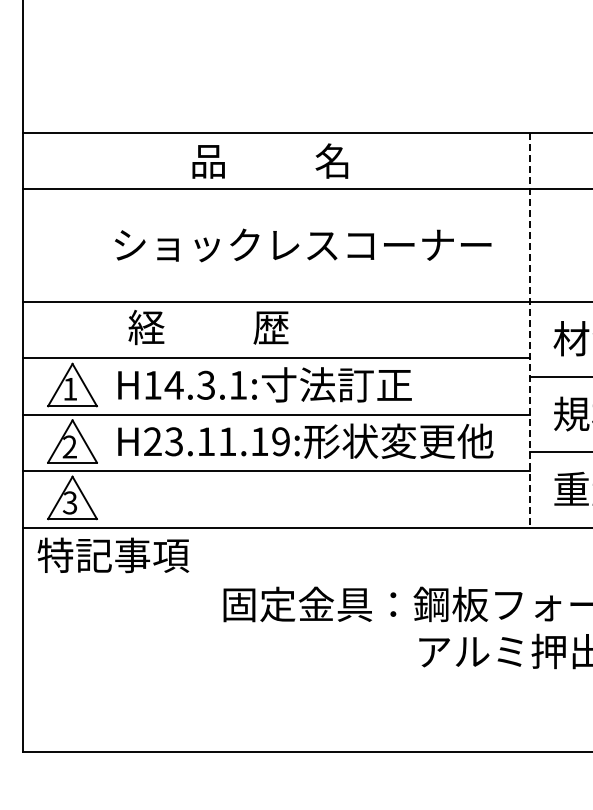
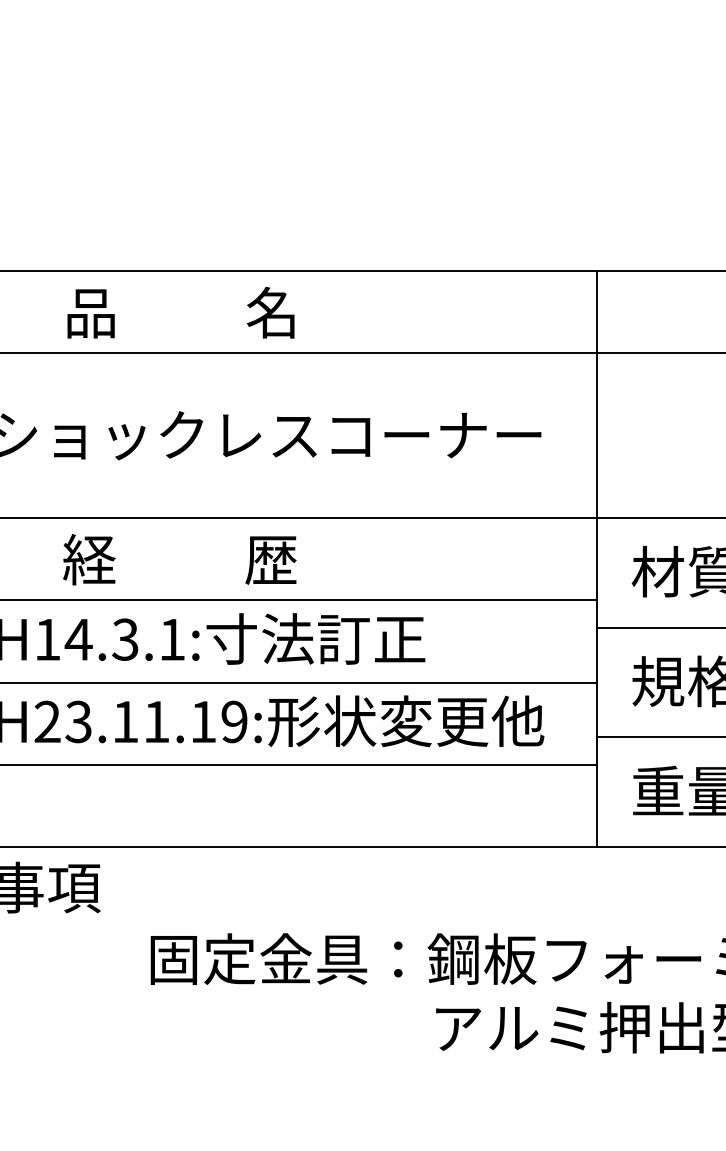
text: (270, 160) -> (181, 311), moved
text: (208, 327) -> (179, 559), moved
line: (529, 330) -> (596, 559), dashed -> solid

